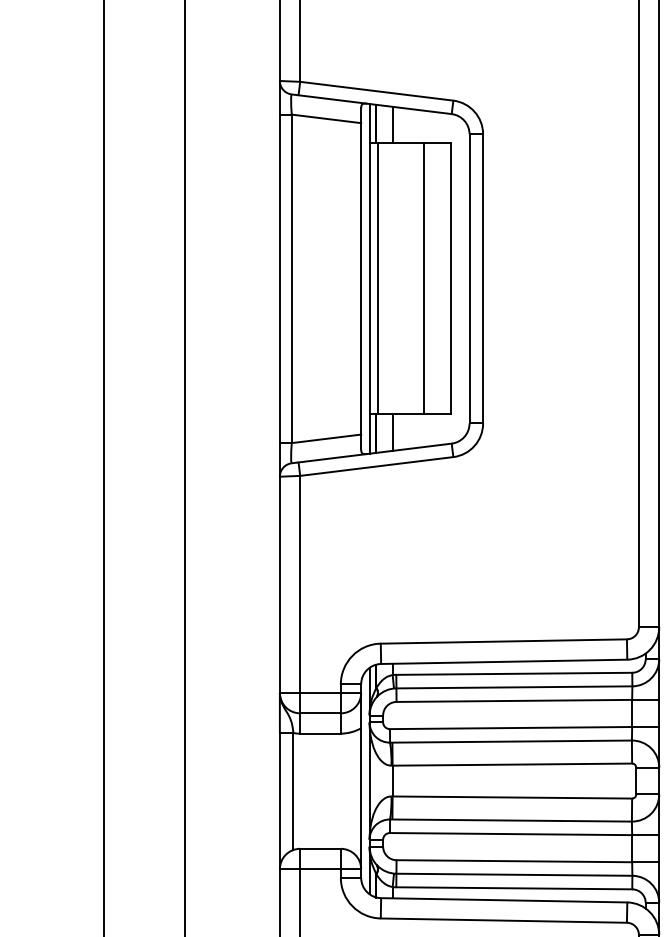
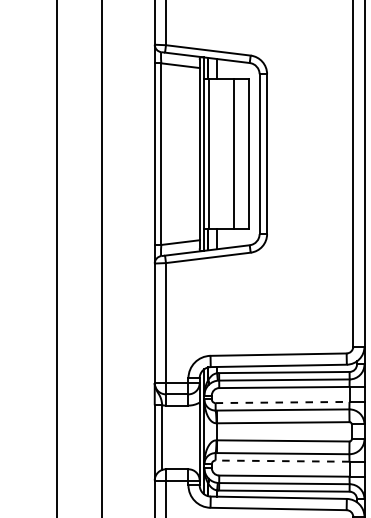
line: (510, 728) -> (282, 402), solid -> dashed
line: (510, 834) -> (282, 461), solid -> dashed

